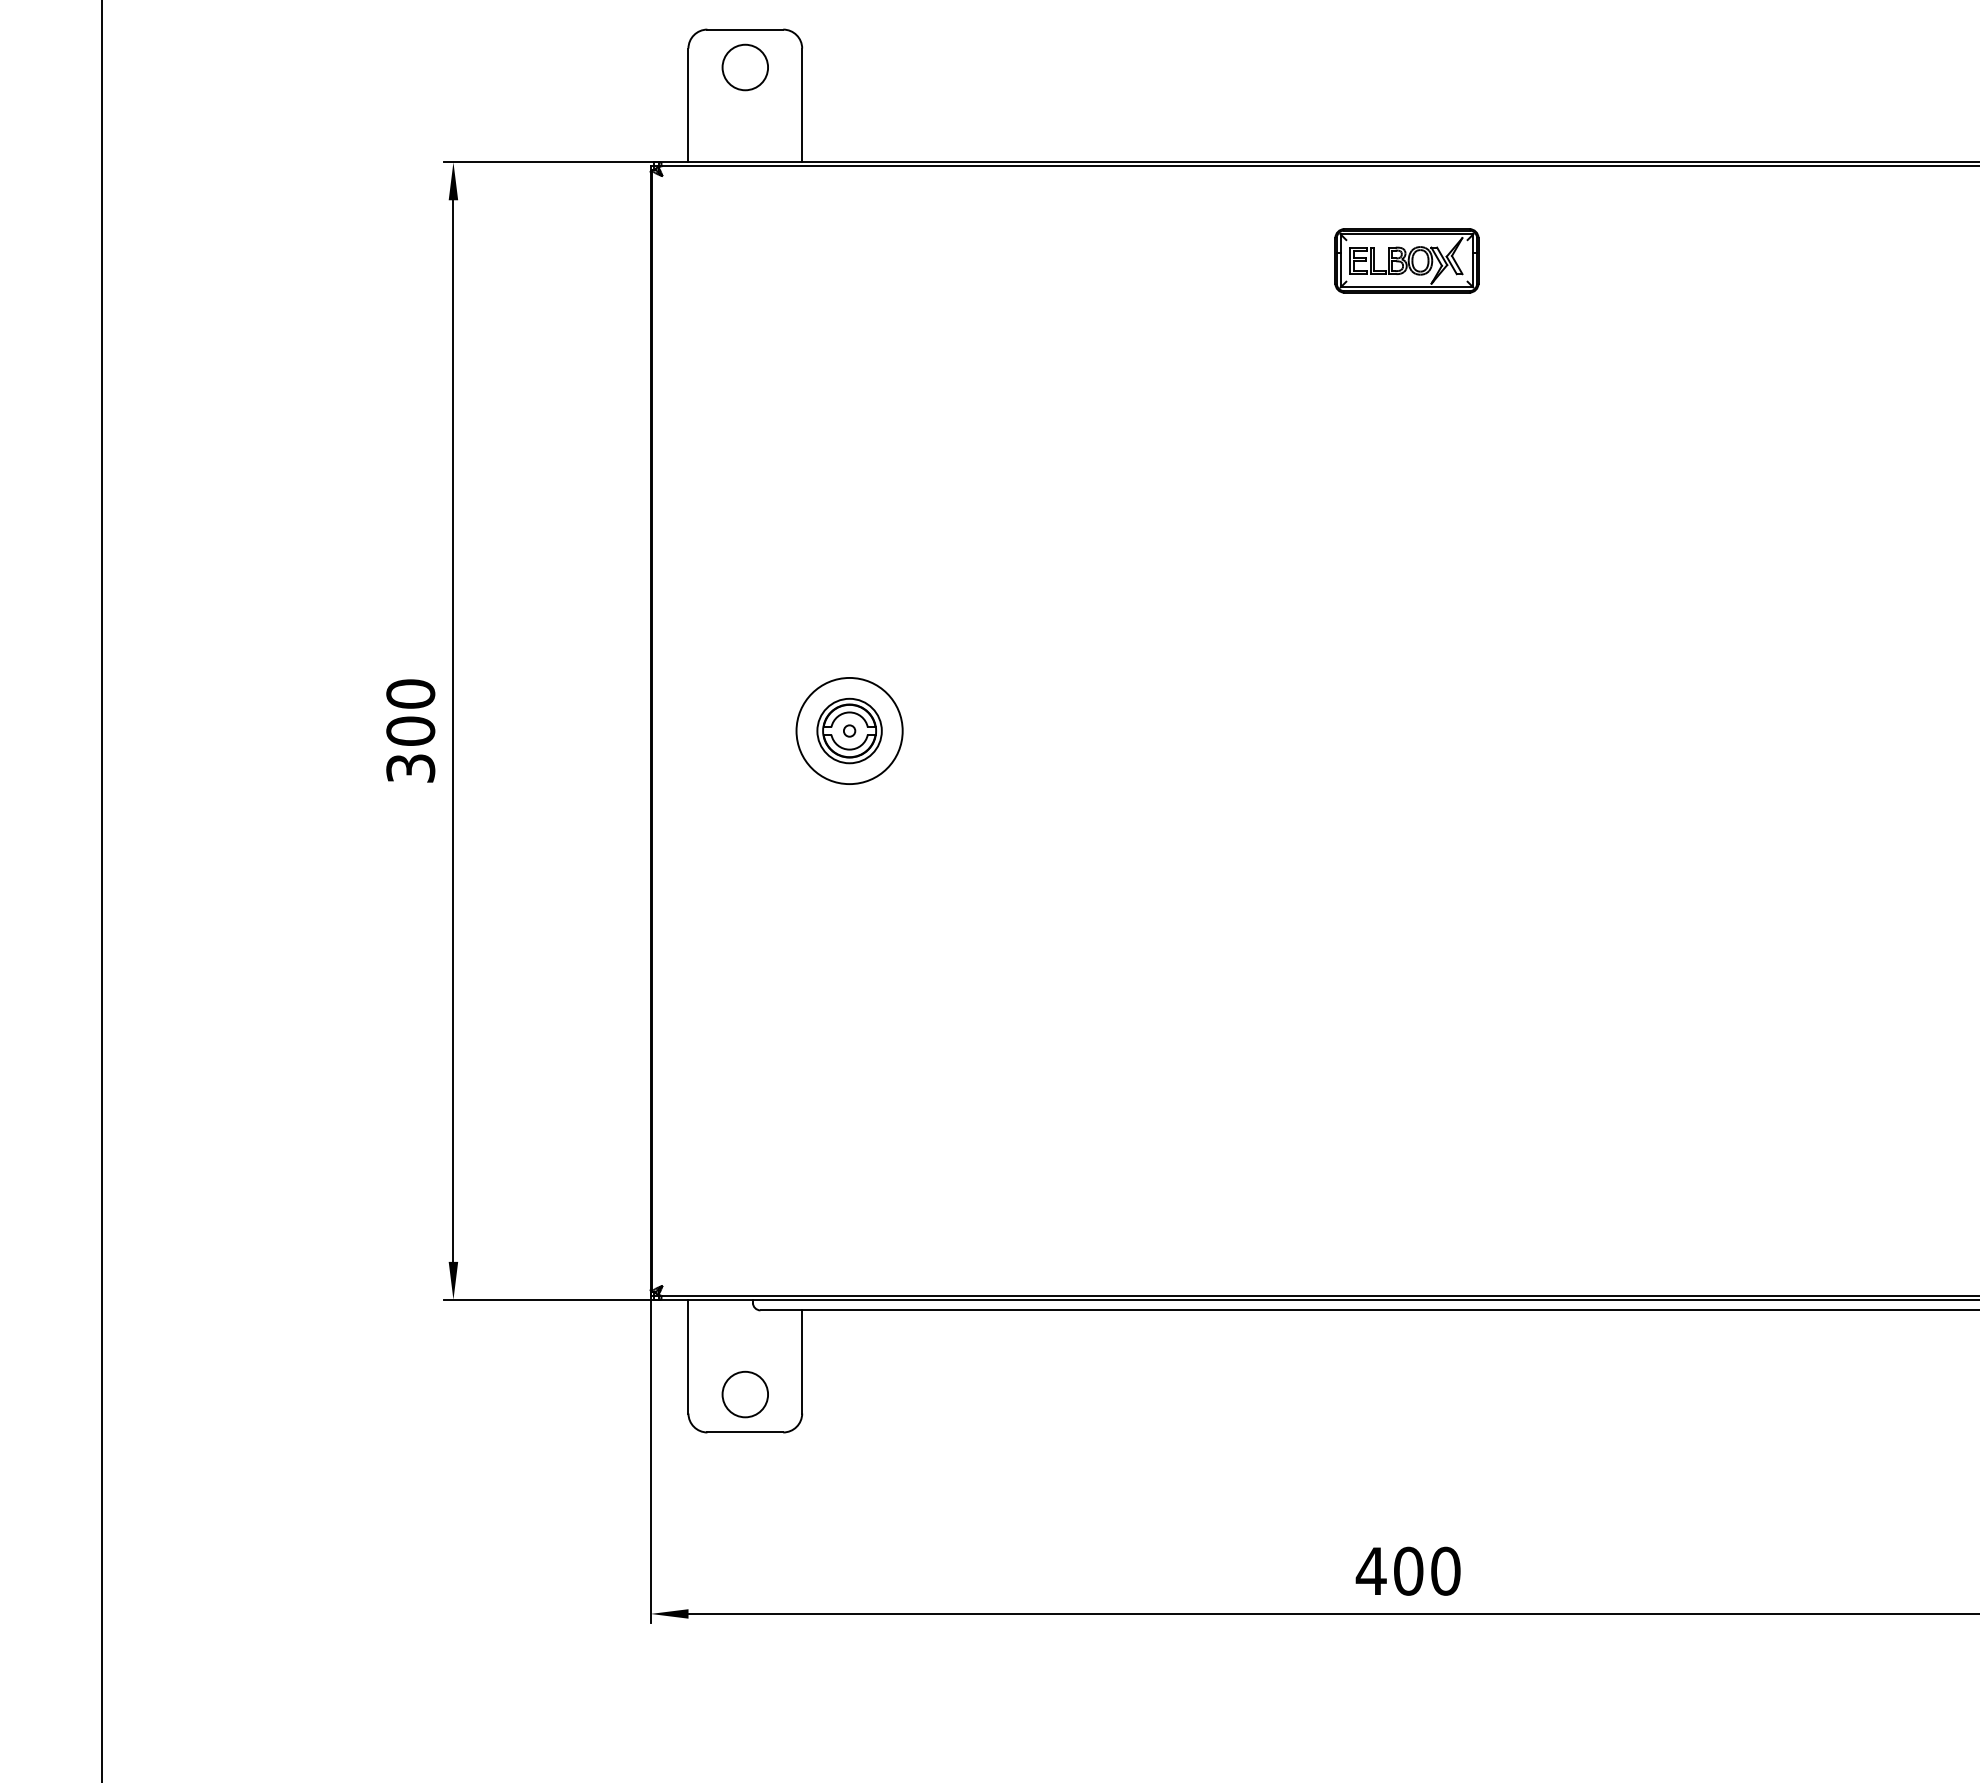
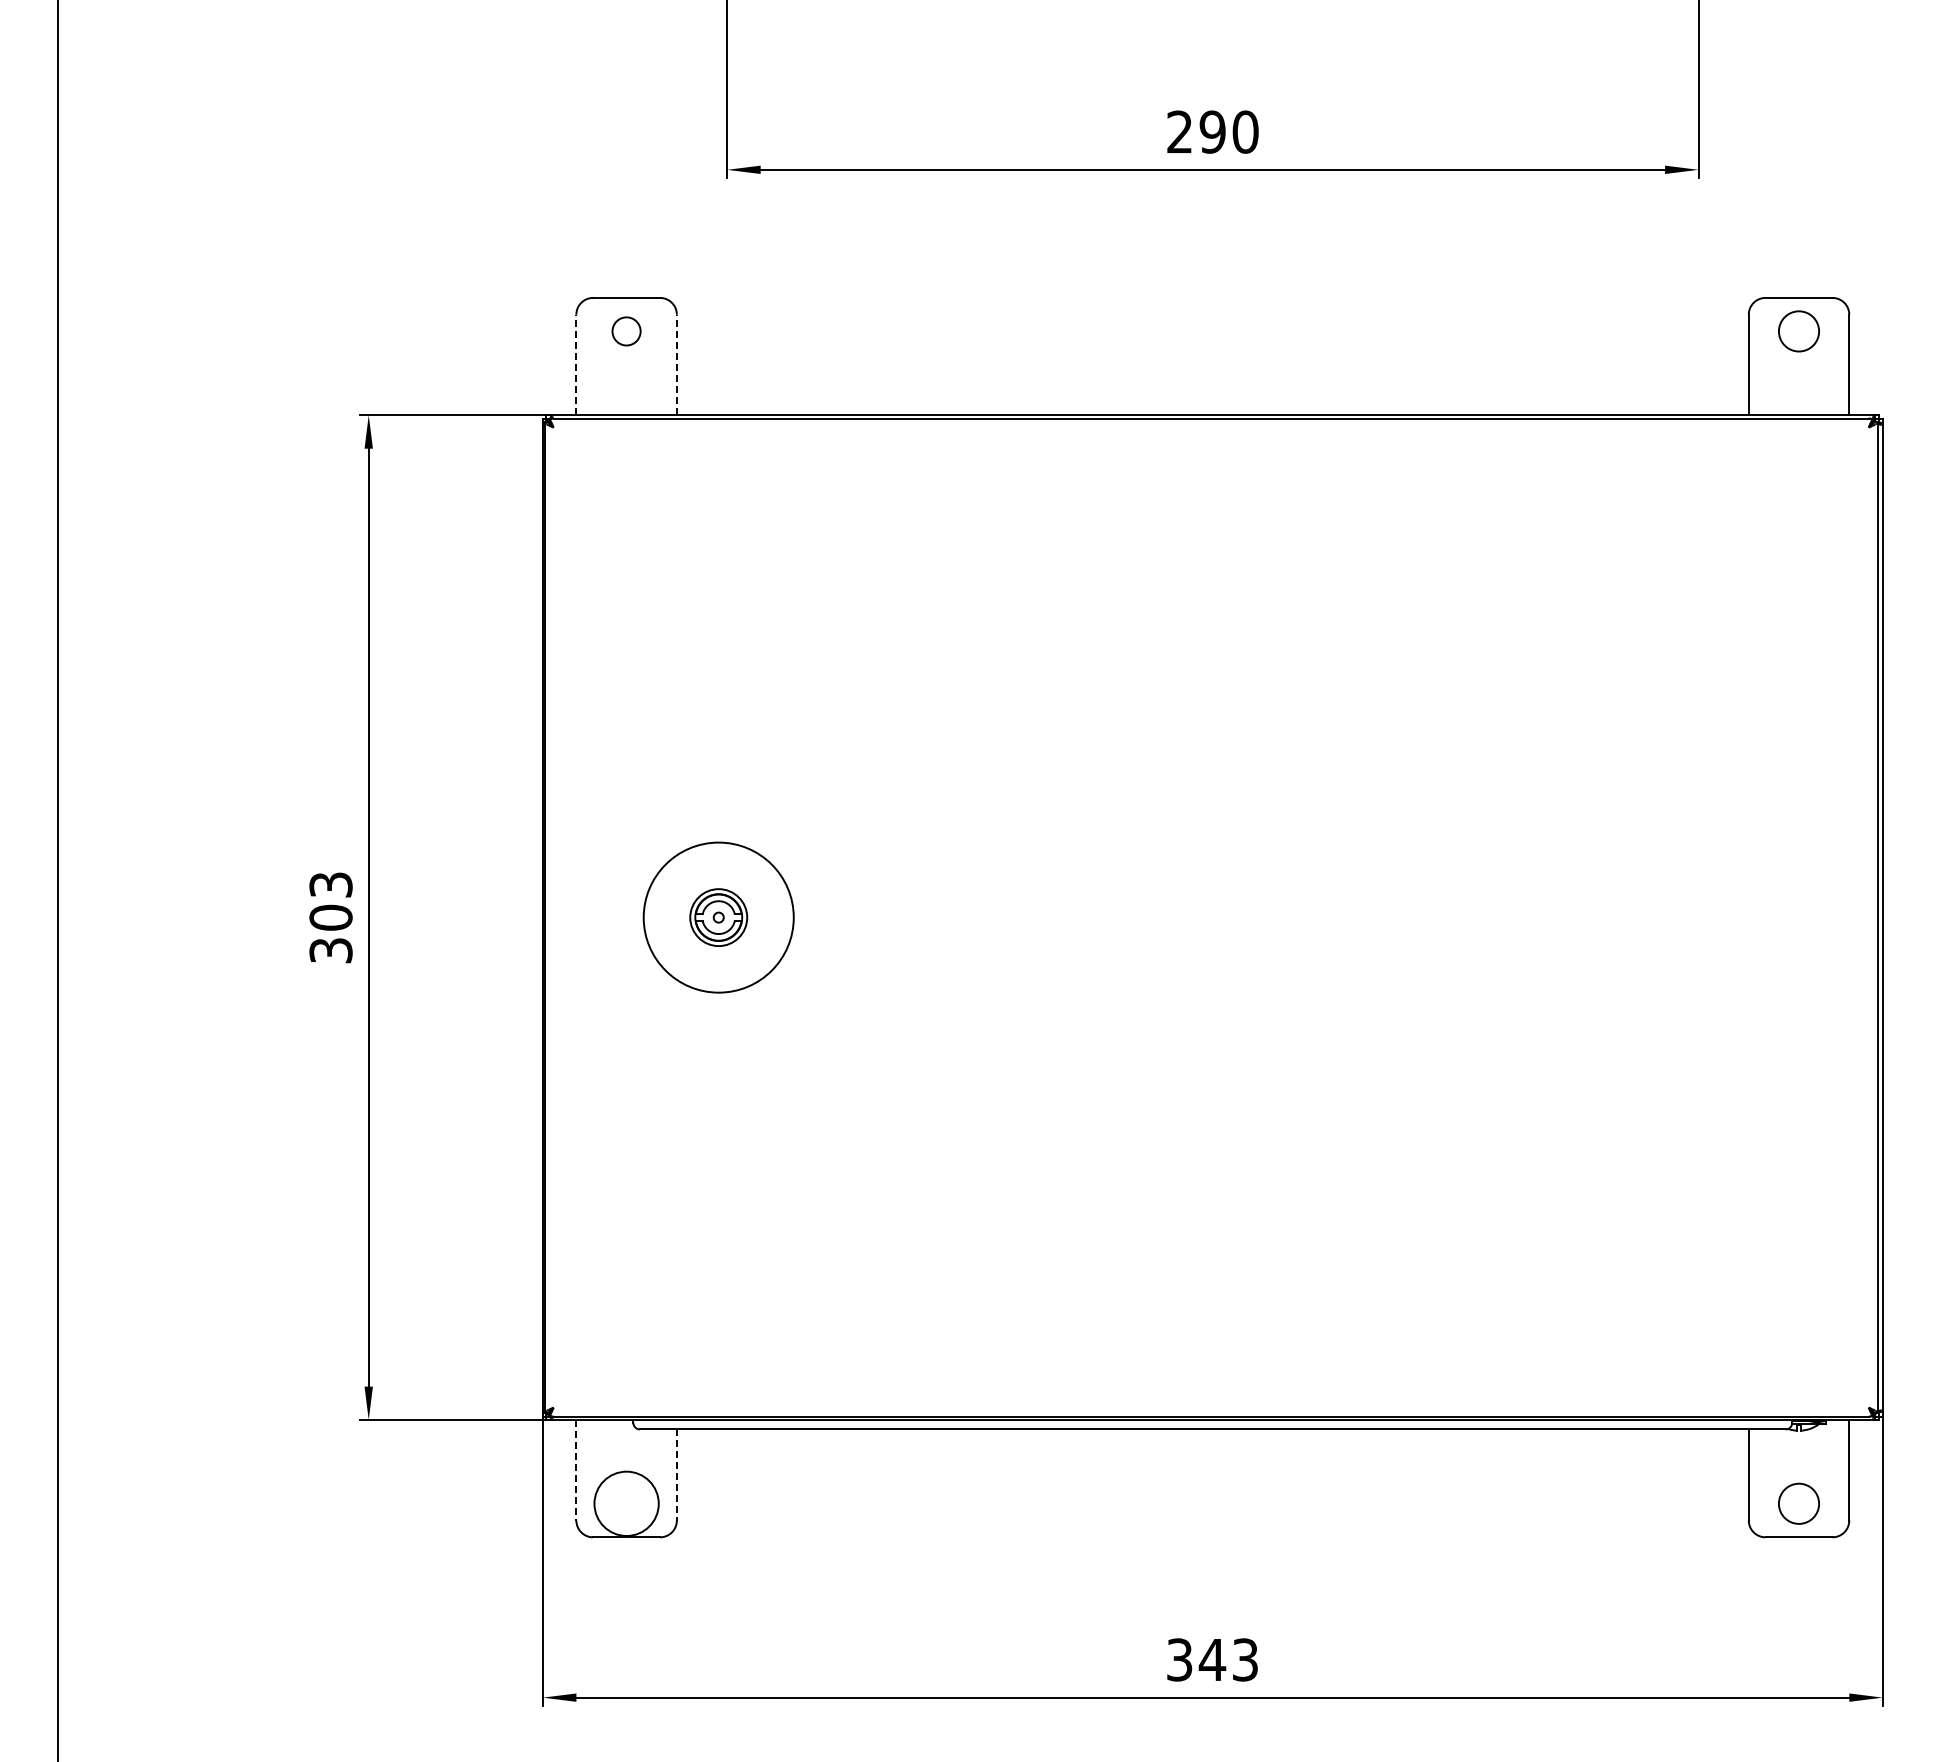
circle: (745, 67) -> (626, 331), size x0.7
line: (688, 104) -> (576, 364), solid -> dashed
line: (801, 104) -> (676, 364), solid -> dashed
part: (1407, 261) -> (1211, 502), removed
text: (410, 693) -> (330, 884), 300 -> 303
circle: (849, 730) -> (718, 917), size x1.6
line: (688, 1356) -> (576, 1470), solid -> dashed
line: (801, 1362) -> (676, 1475), solid -> dashed
circle: (745, 1394) -> (626, 1503), size x1.6
text: (1408, 1570) -> (1212, 1659), 400 -> 343

